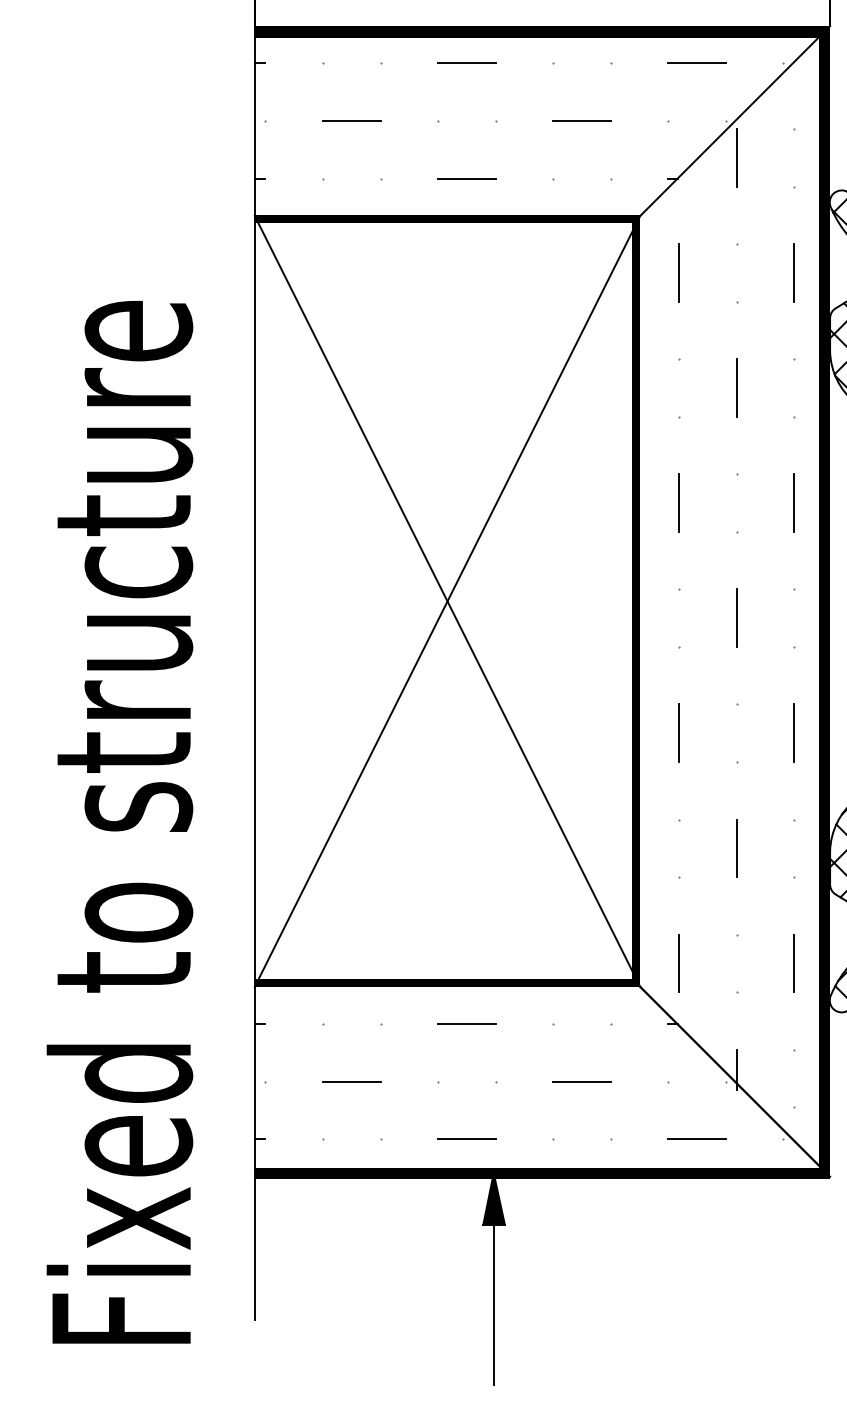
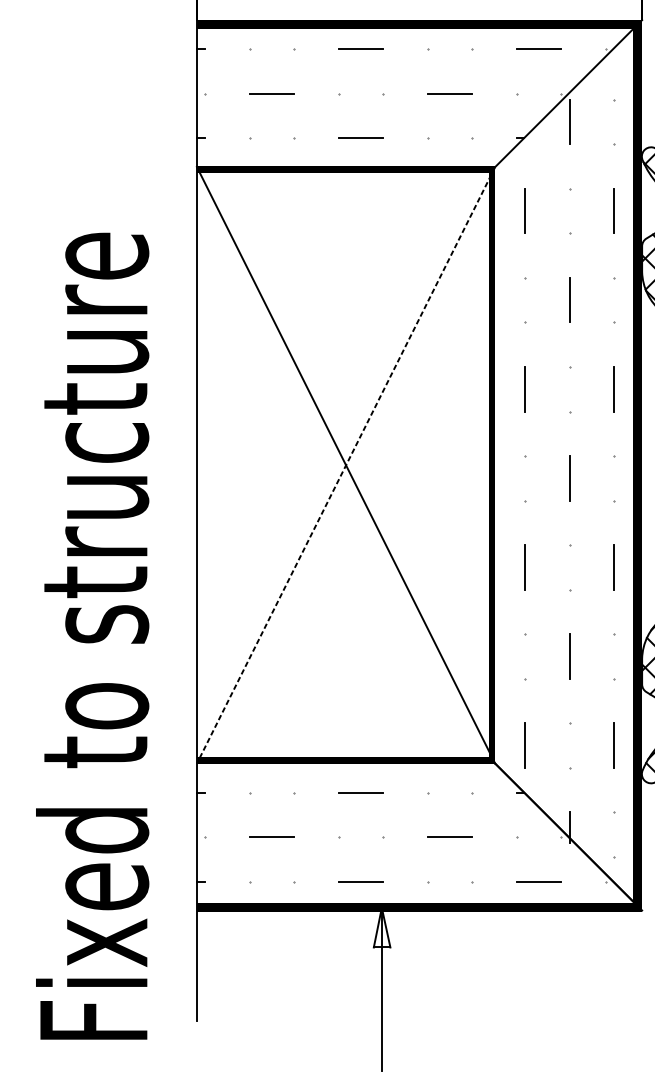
line: (447, 601) -> (346, 465), solid -> dashed
fill: (493, 1198) -> (381, 927), removed

